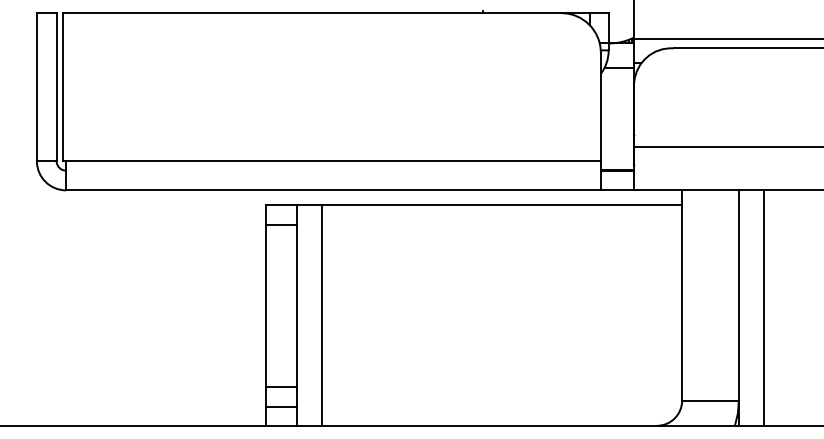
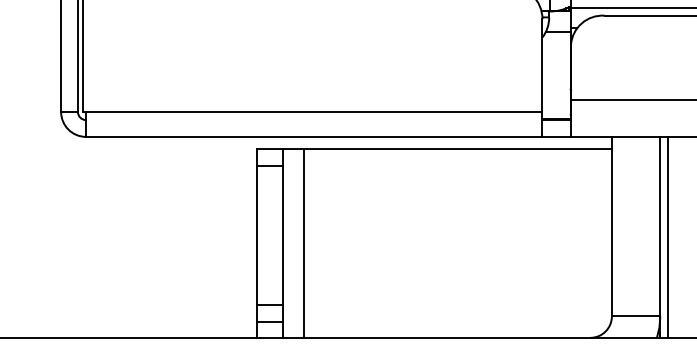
line: (764, 307) -> (668, 236), moved

